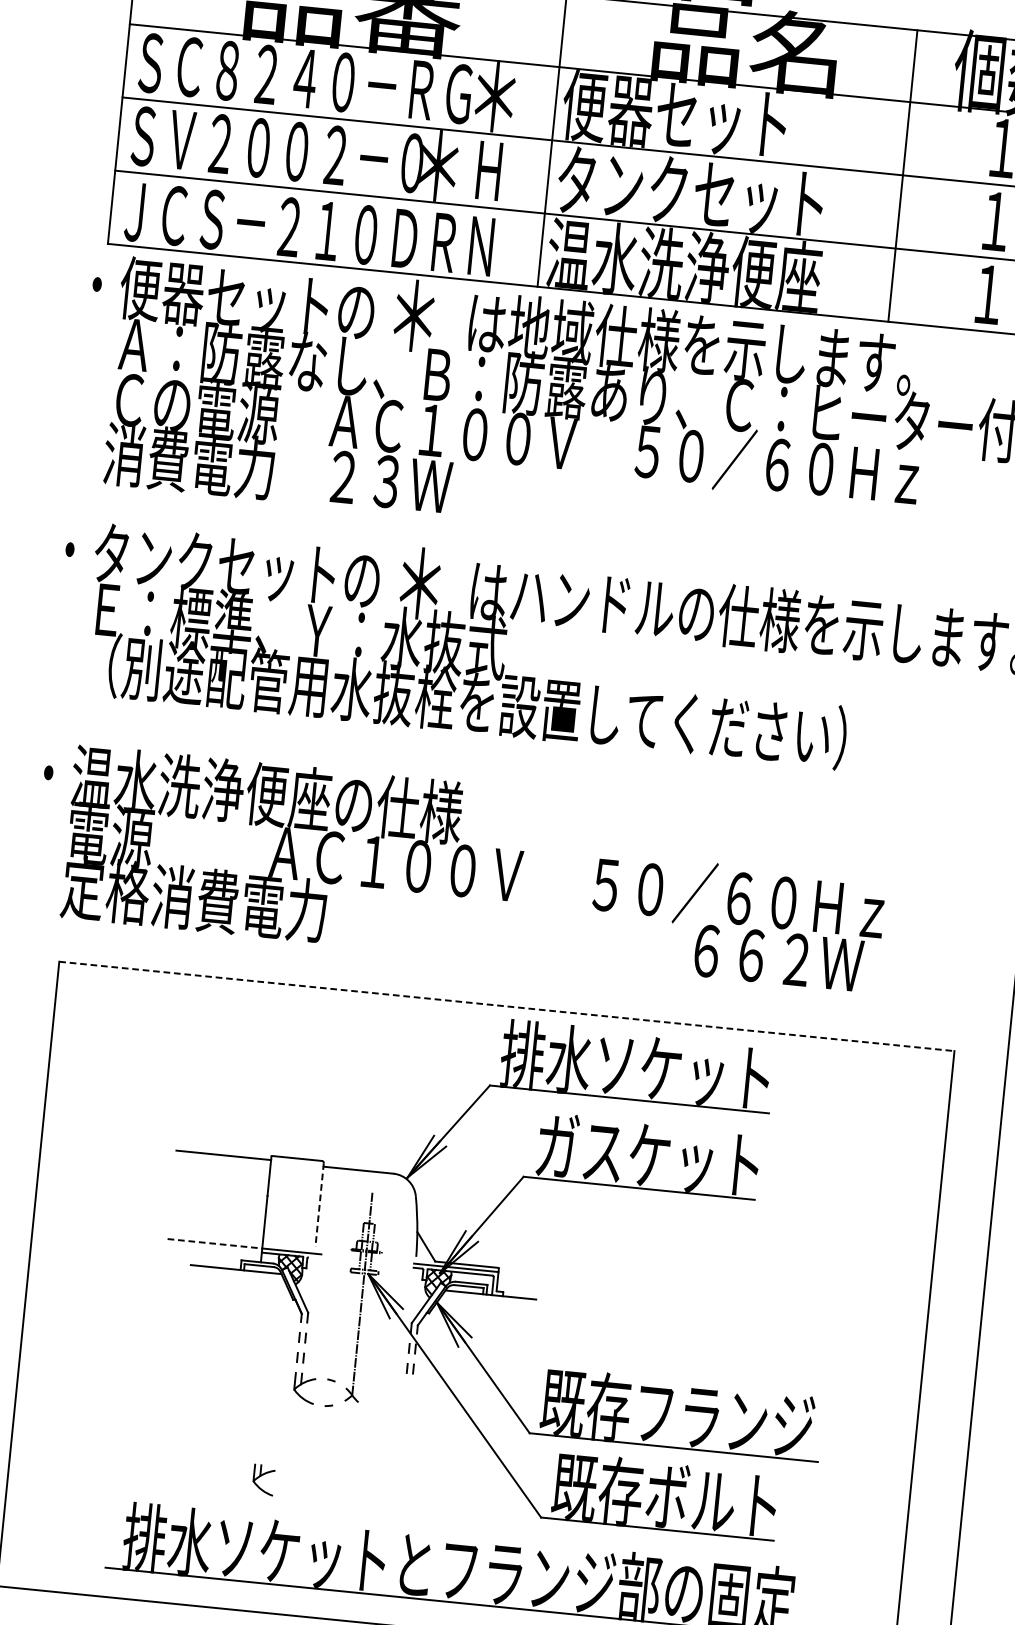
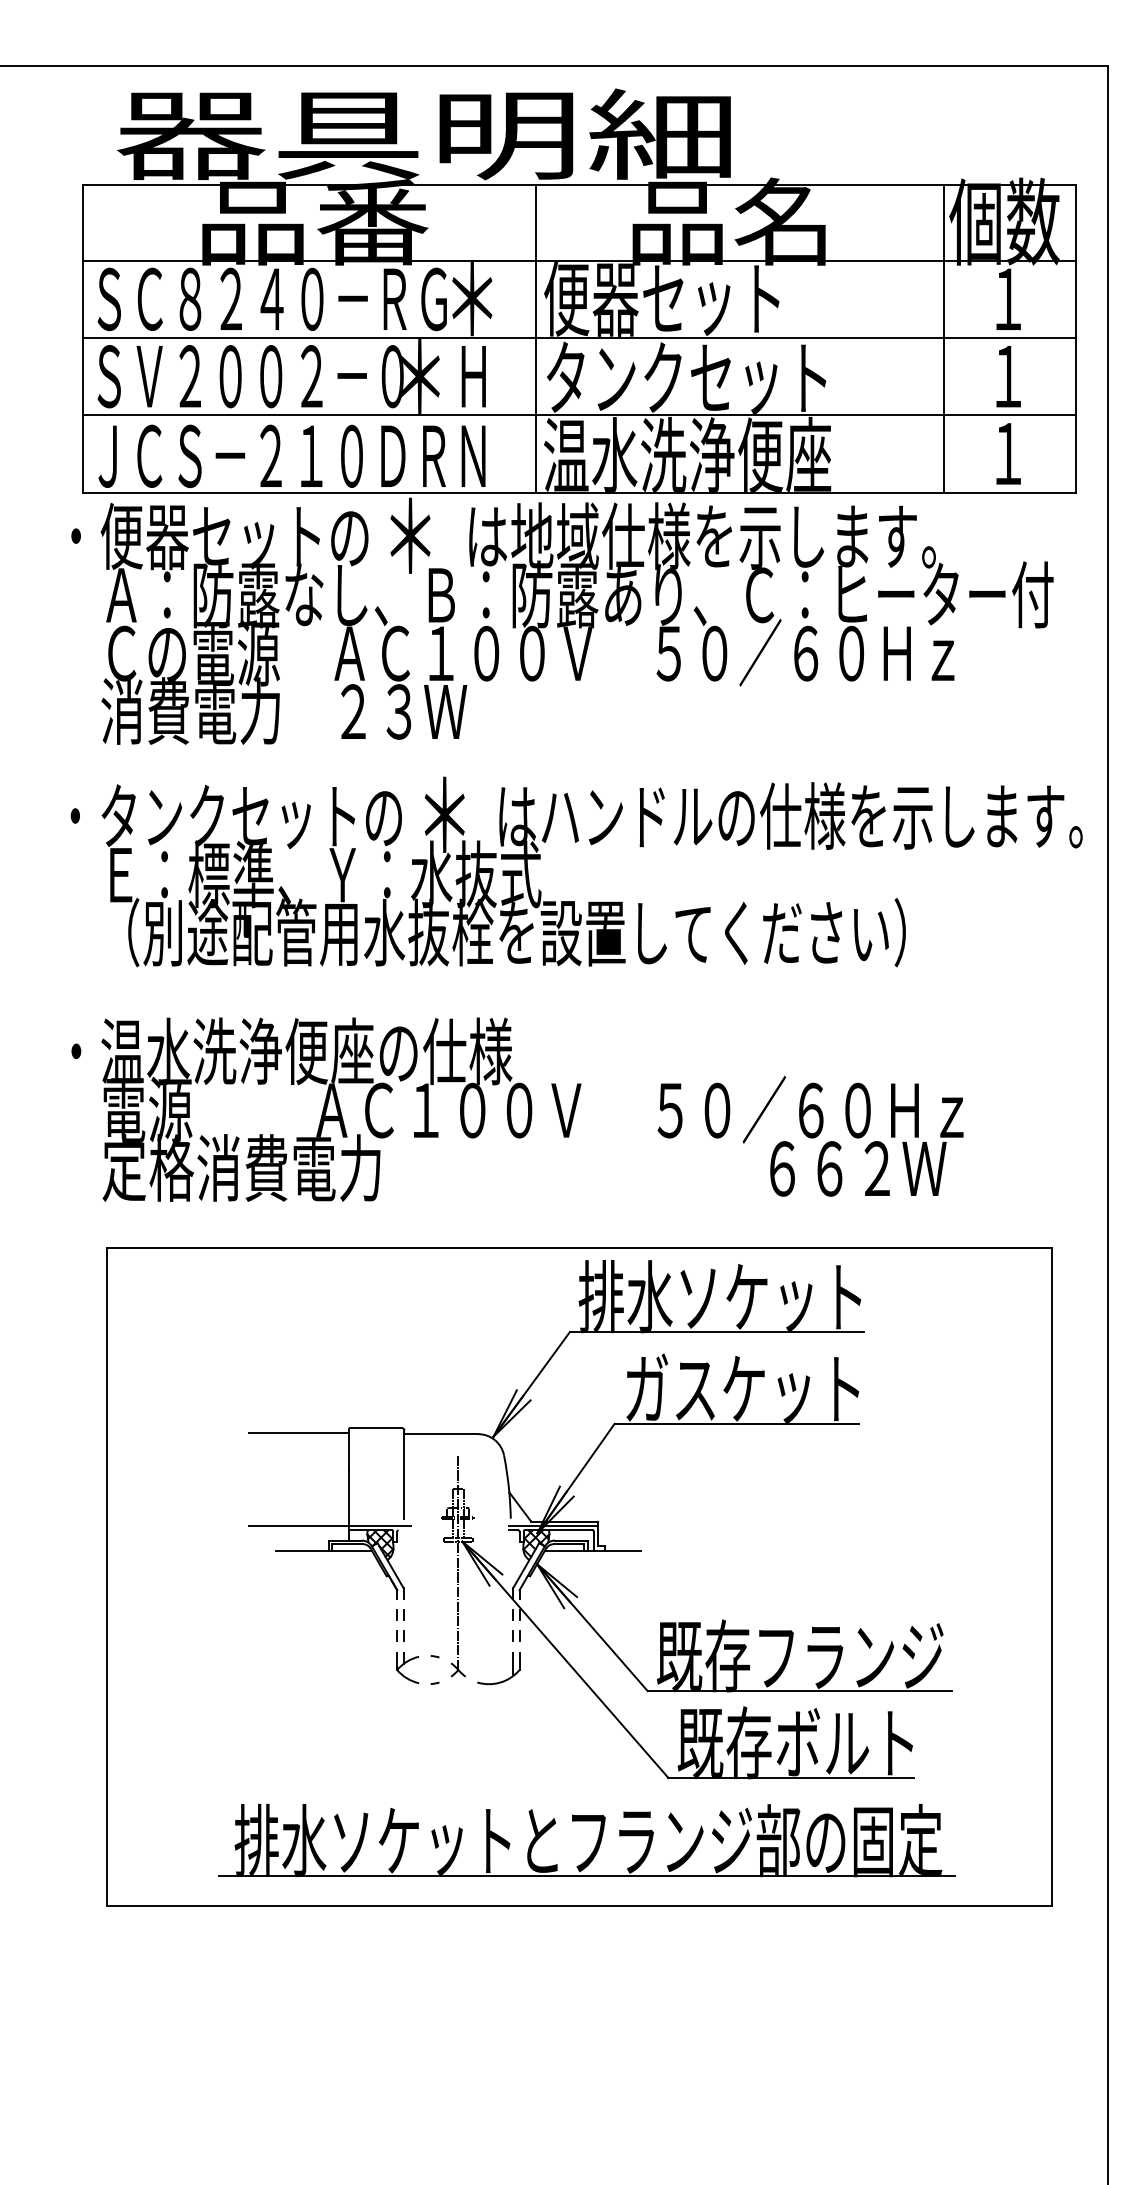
line: (902, 175) -> (944, 338), moved
line: (507, 1006) -> (579, 1247), dashed -> solid
line: (319, 1205) -> (404, 1475), dashed -> solid
line: (215, 1243) -> (299, 1525), dashed -> solid
part: (393, 1409) -> (502, 1680), added
part: (263, 1479) -> (374, 1767), removed

